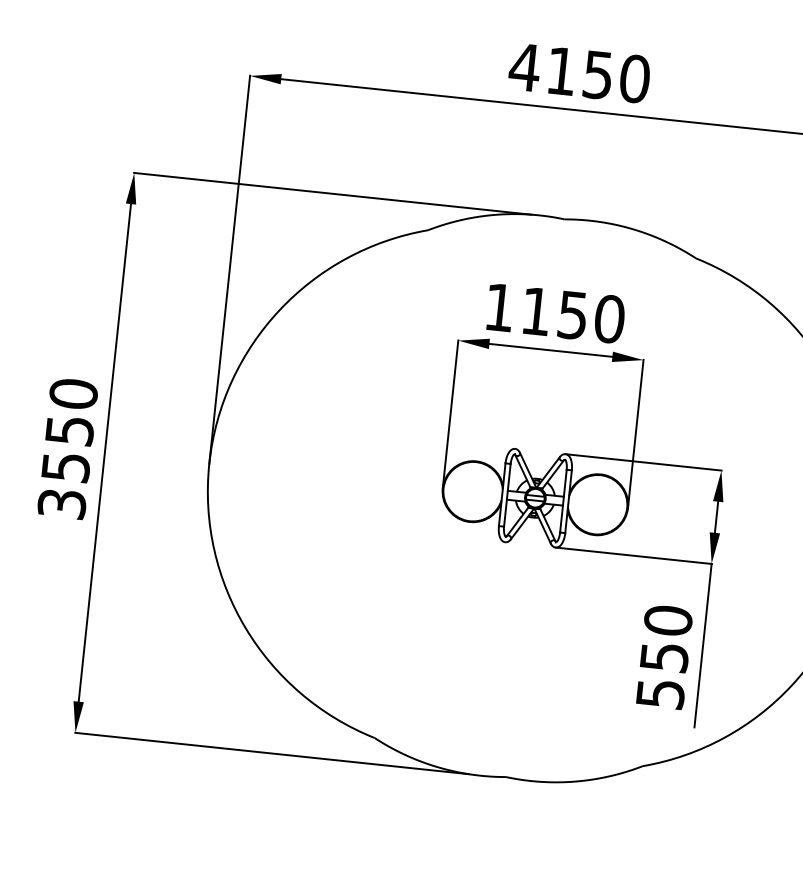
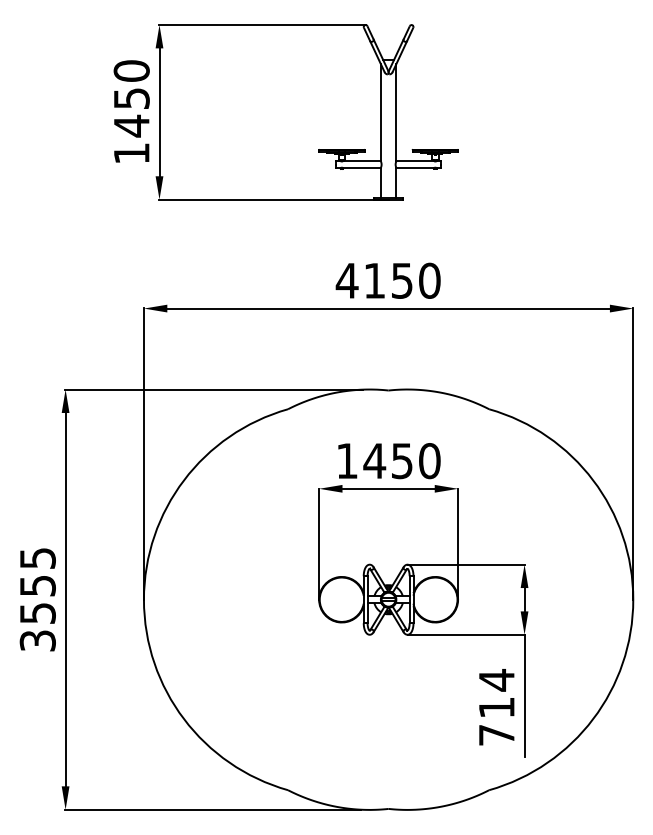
text: (536, 310) -> (374, 460), 1150 -> 1450
text: (73, 394) -> (37, 558), 3550 -> 3555
text: (664, 656) -> (496, 707), 550 -> 714

